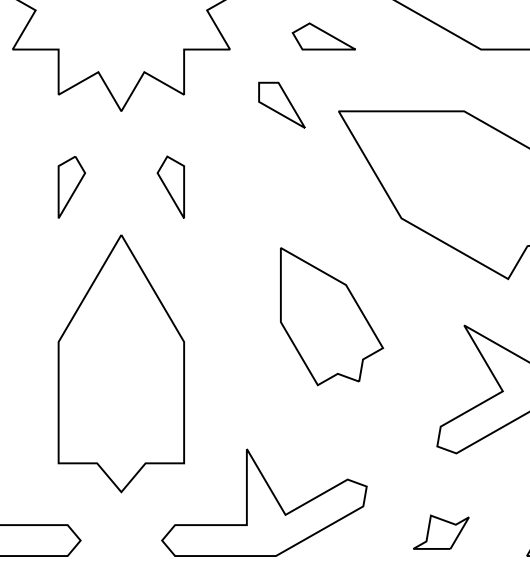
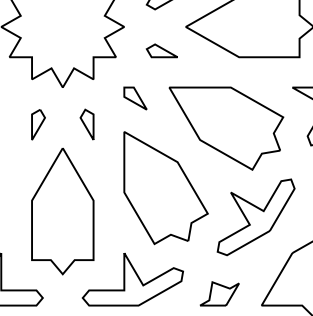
part: (281, 105) -> (135, 98), moved
part: (330, 317) -> (165, 188), size x1.67
part: (440, 531) -> (219, 293), size x1.43

